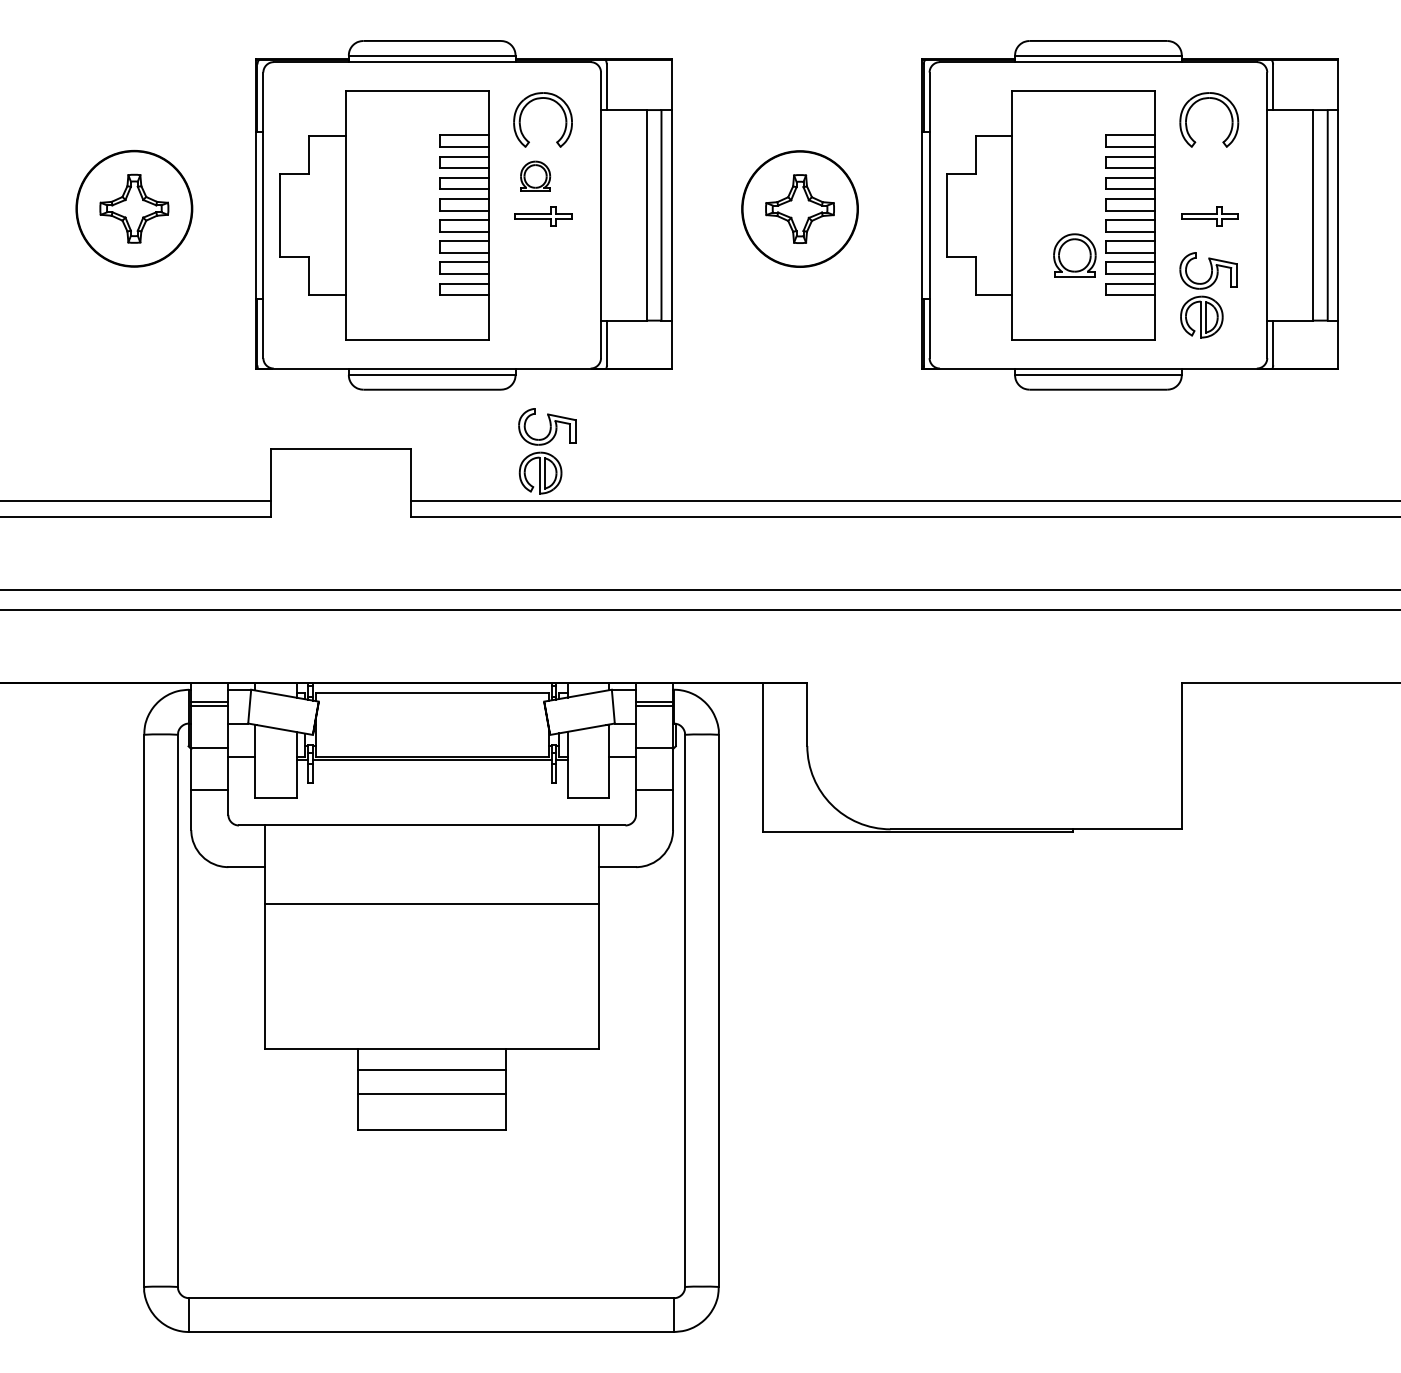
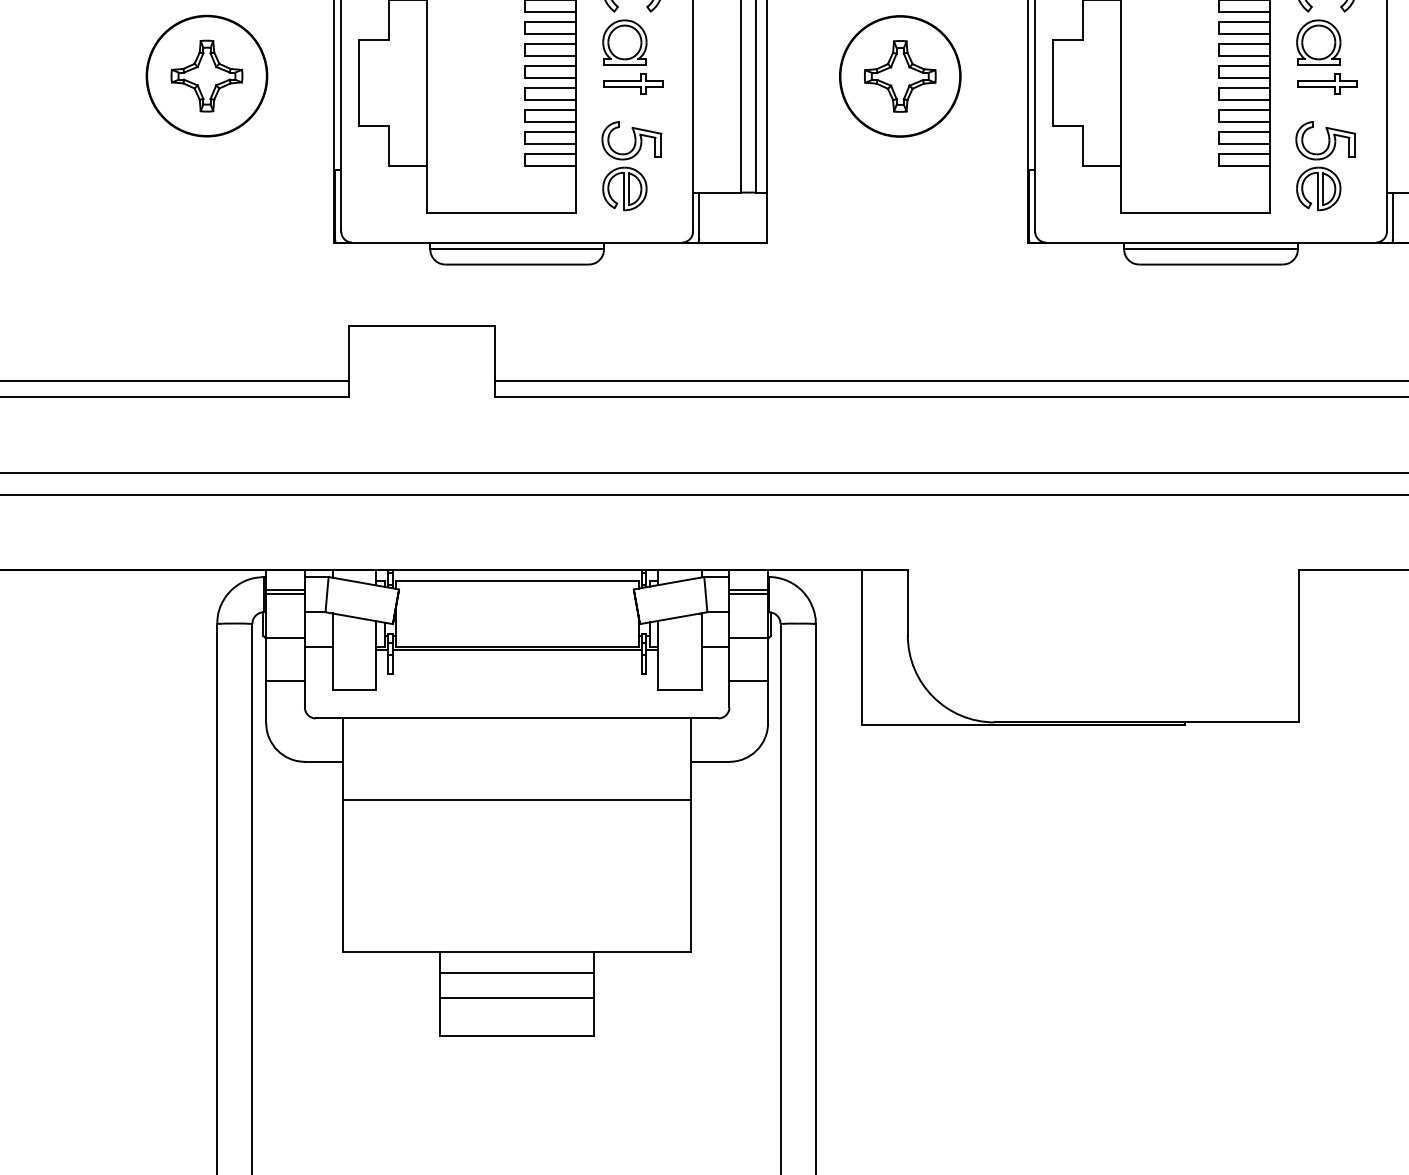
part: (535, 176) -> (624, 42), size x1.43
part: (1074, 255) -> (1318, 42), moved
part: (547, 451) -> (632, 166), moved

